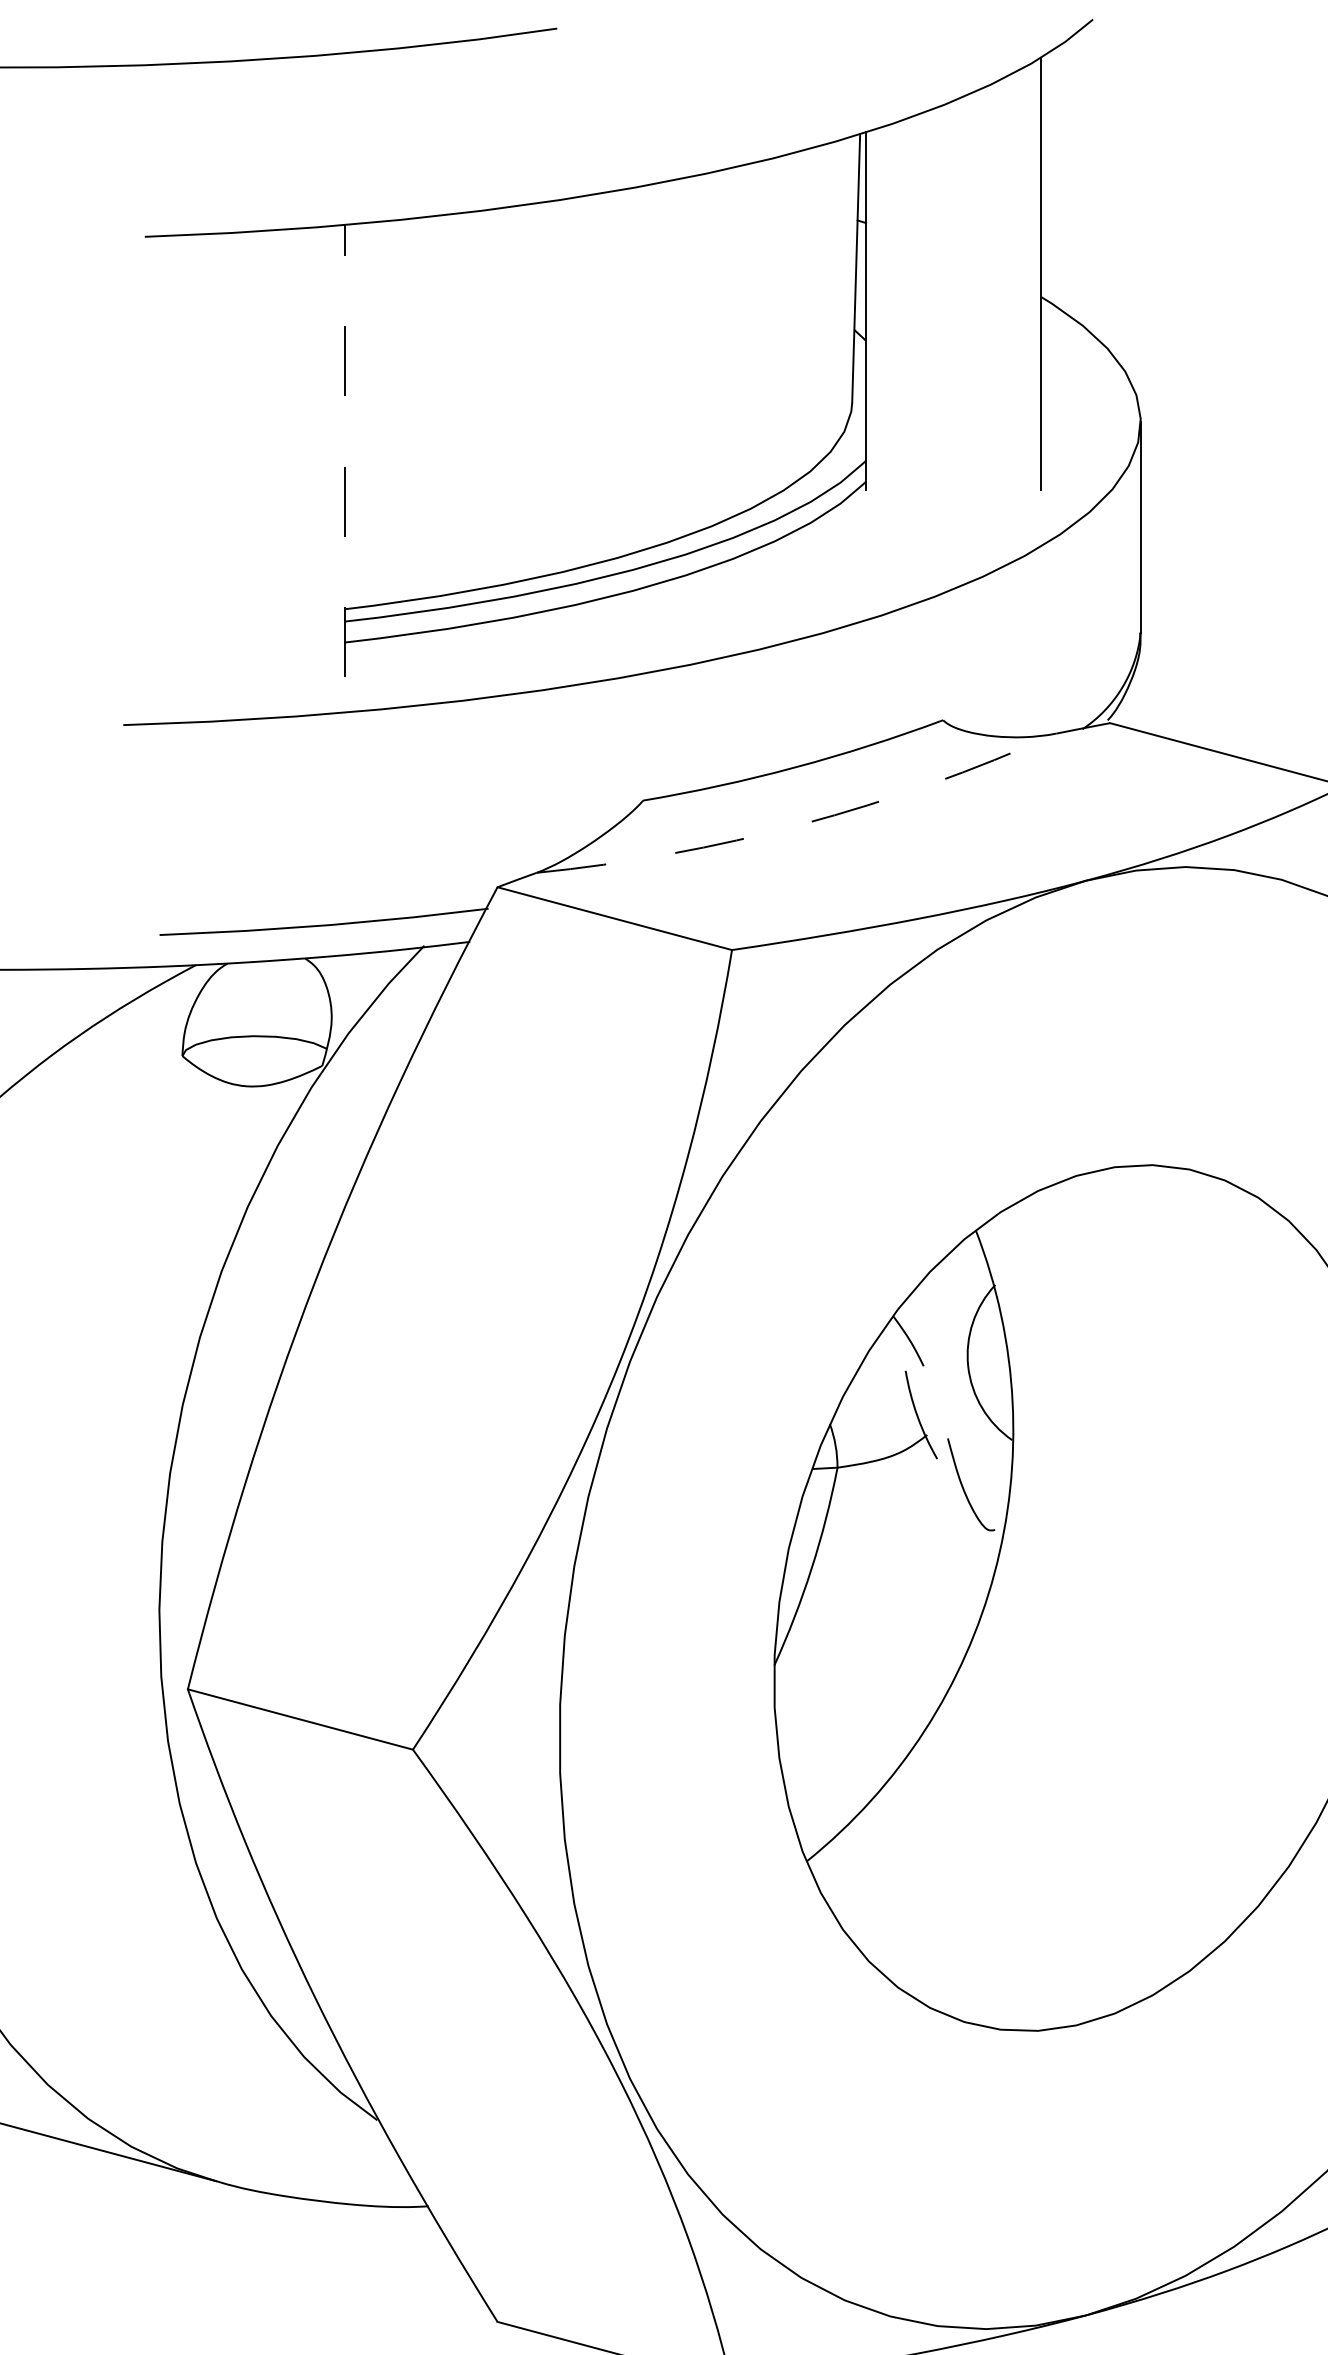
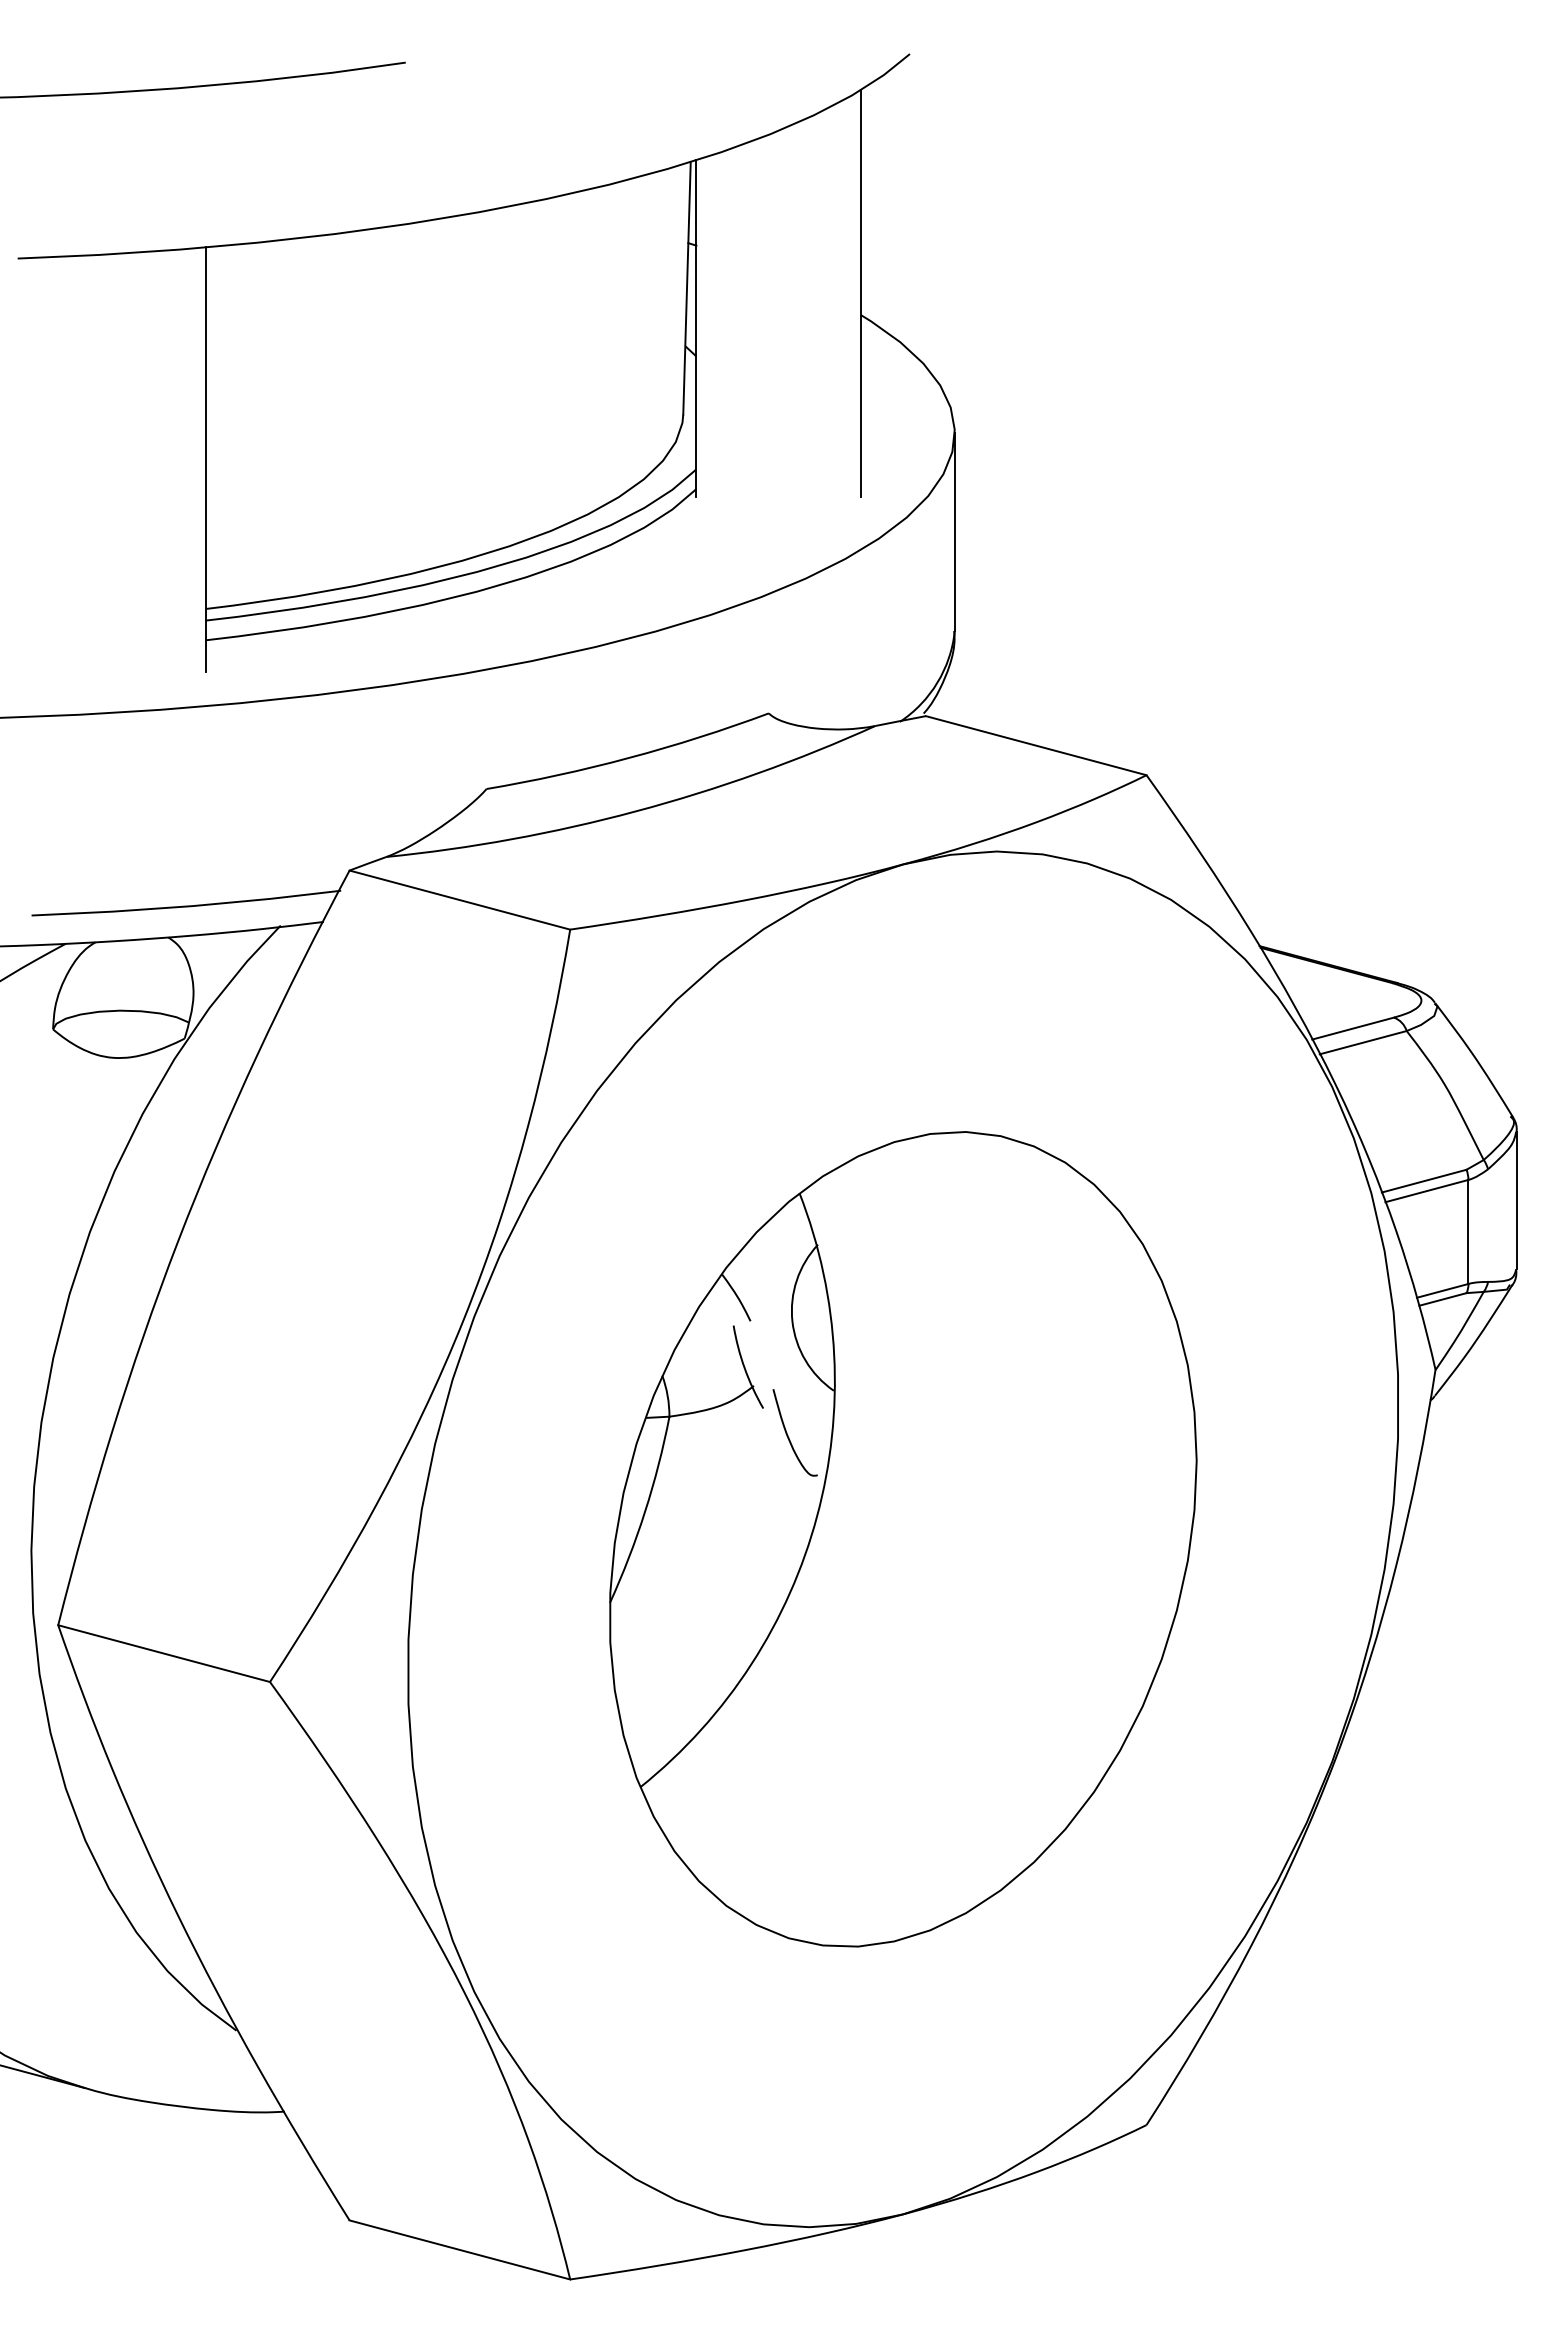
line: (344, 451) -> (205, 460), dashed -> solid
arc: (802, 824) -> (636, 811), dashed -> solid

